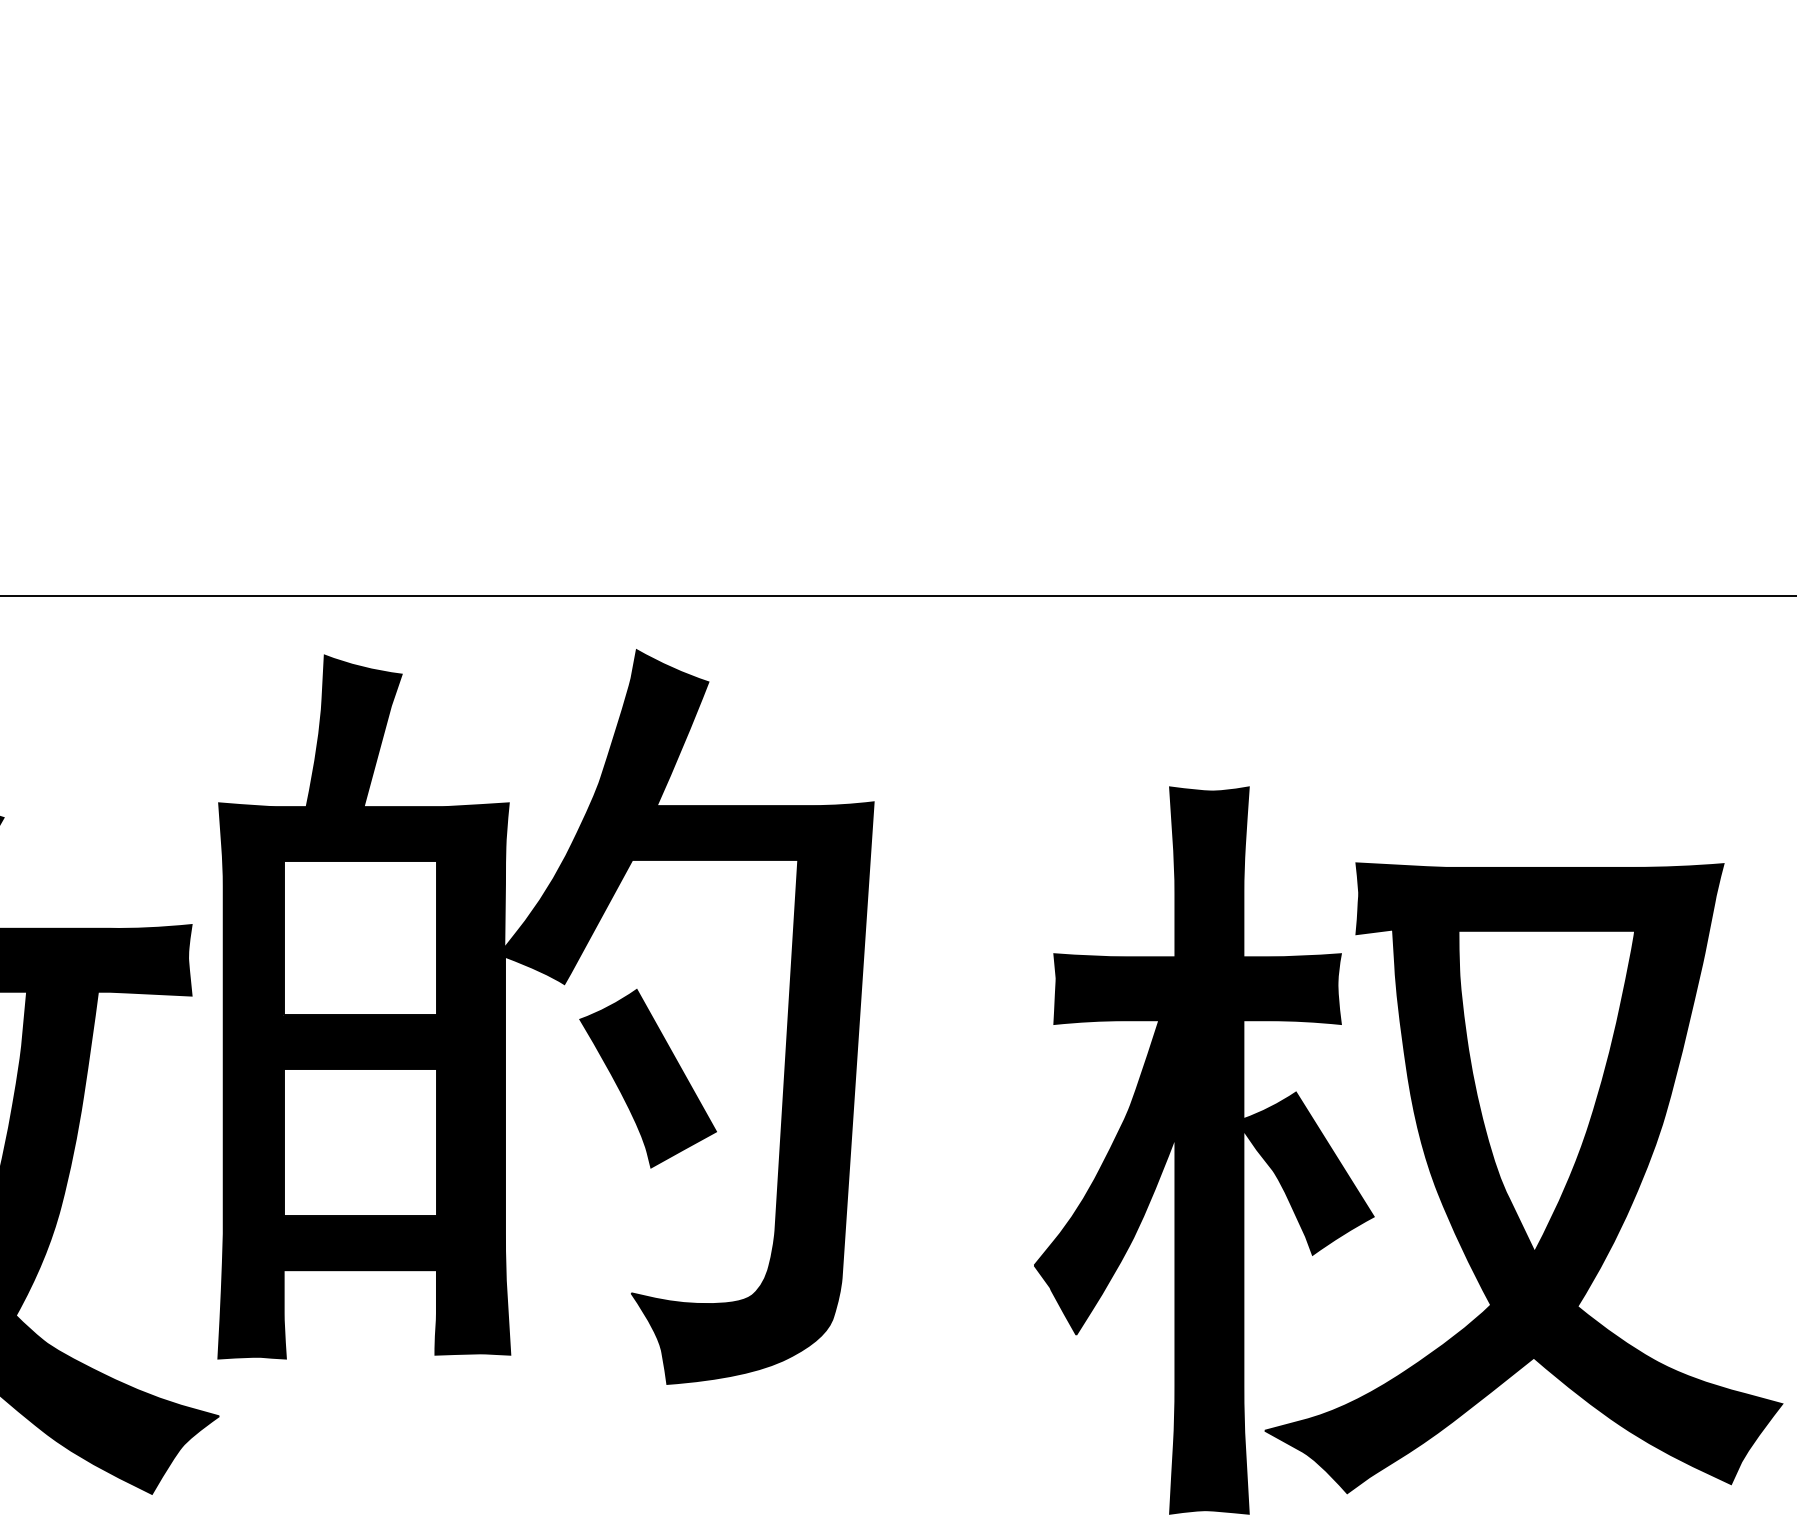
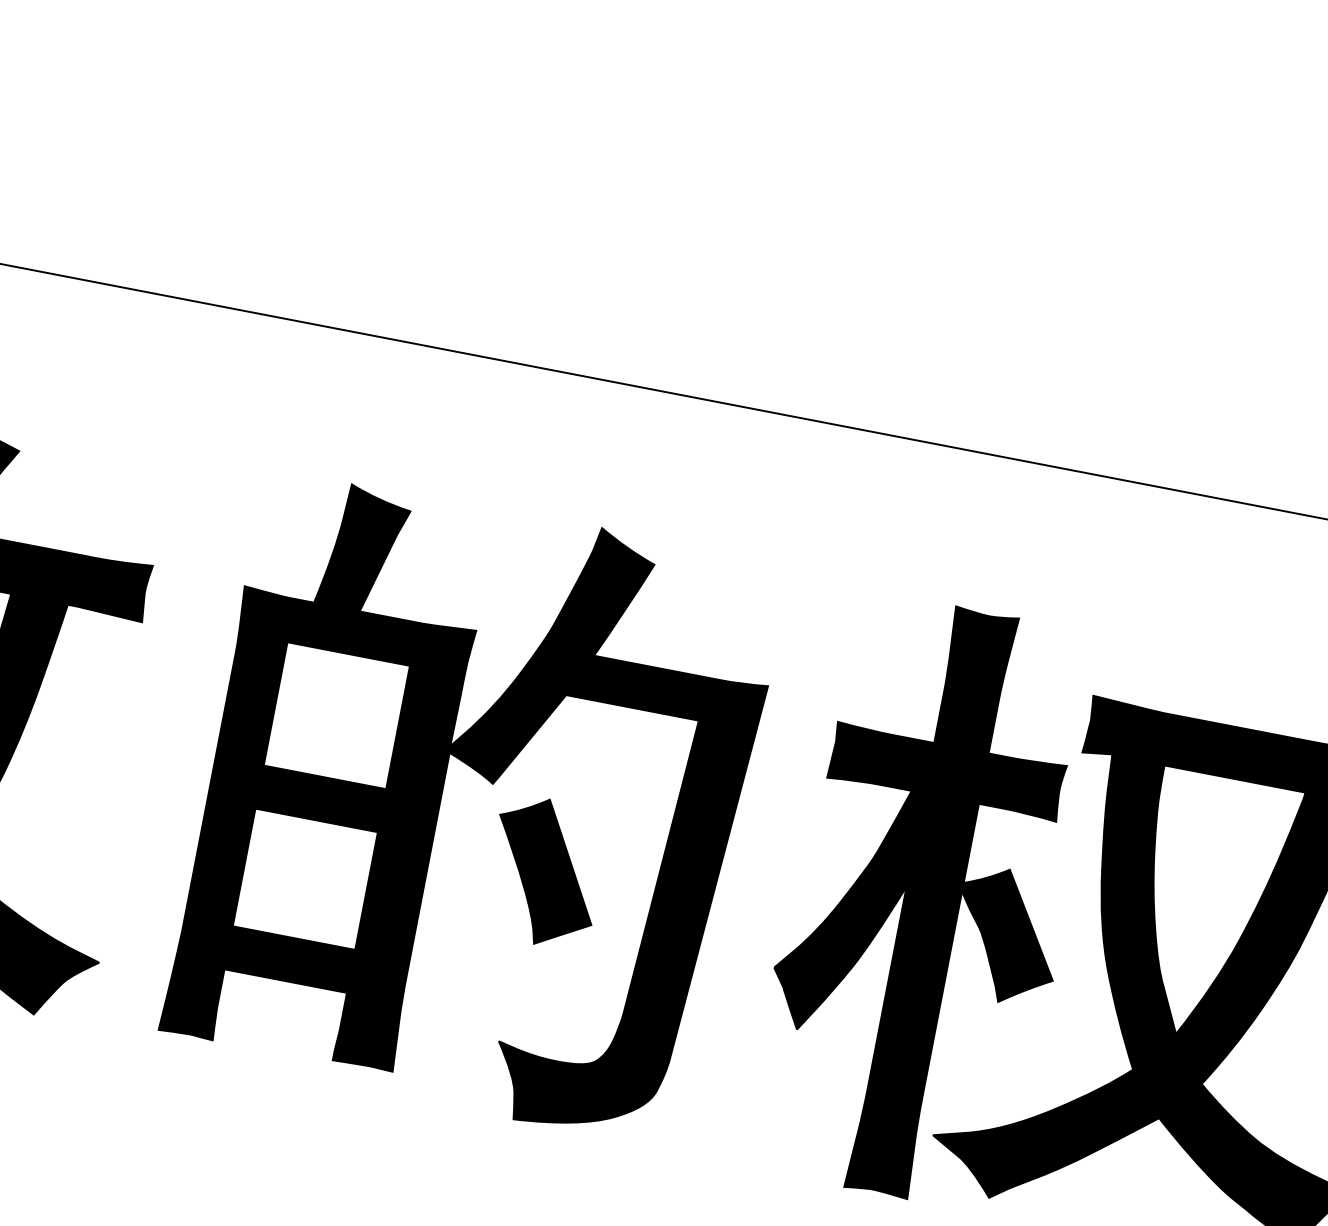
part: (579, 1019) -> (499, 814), moved

